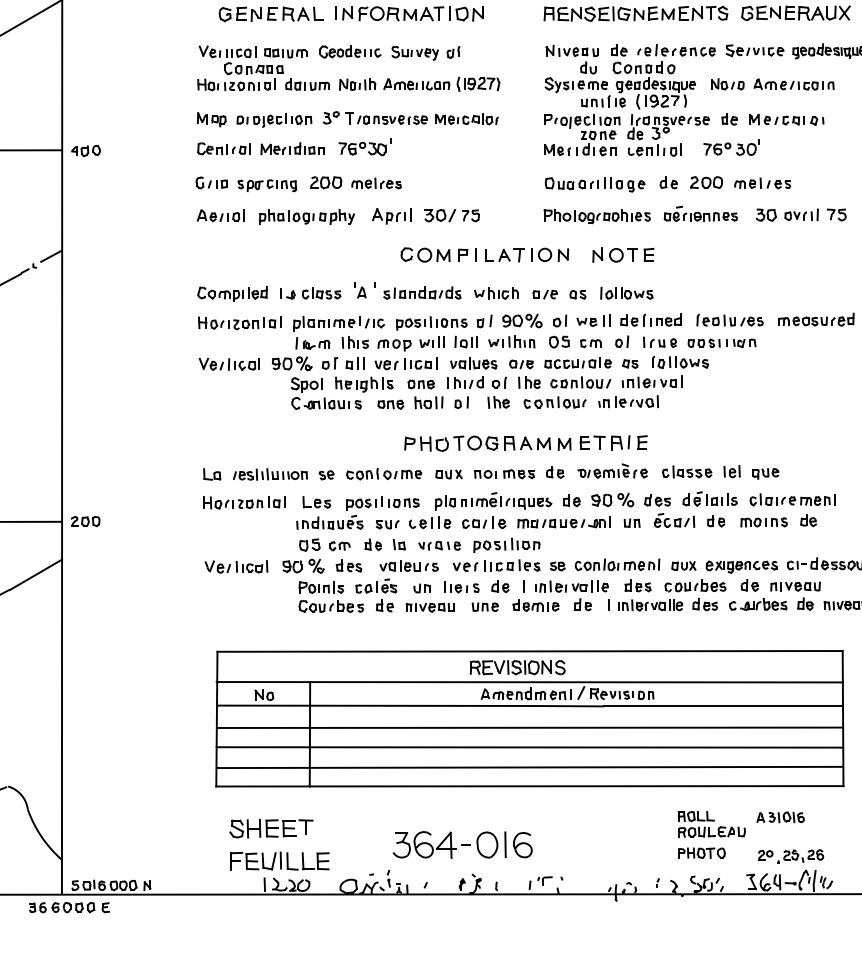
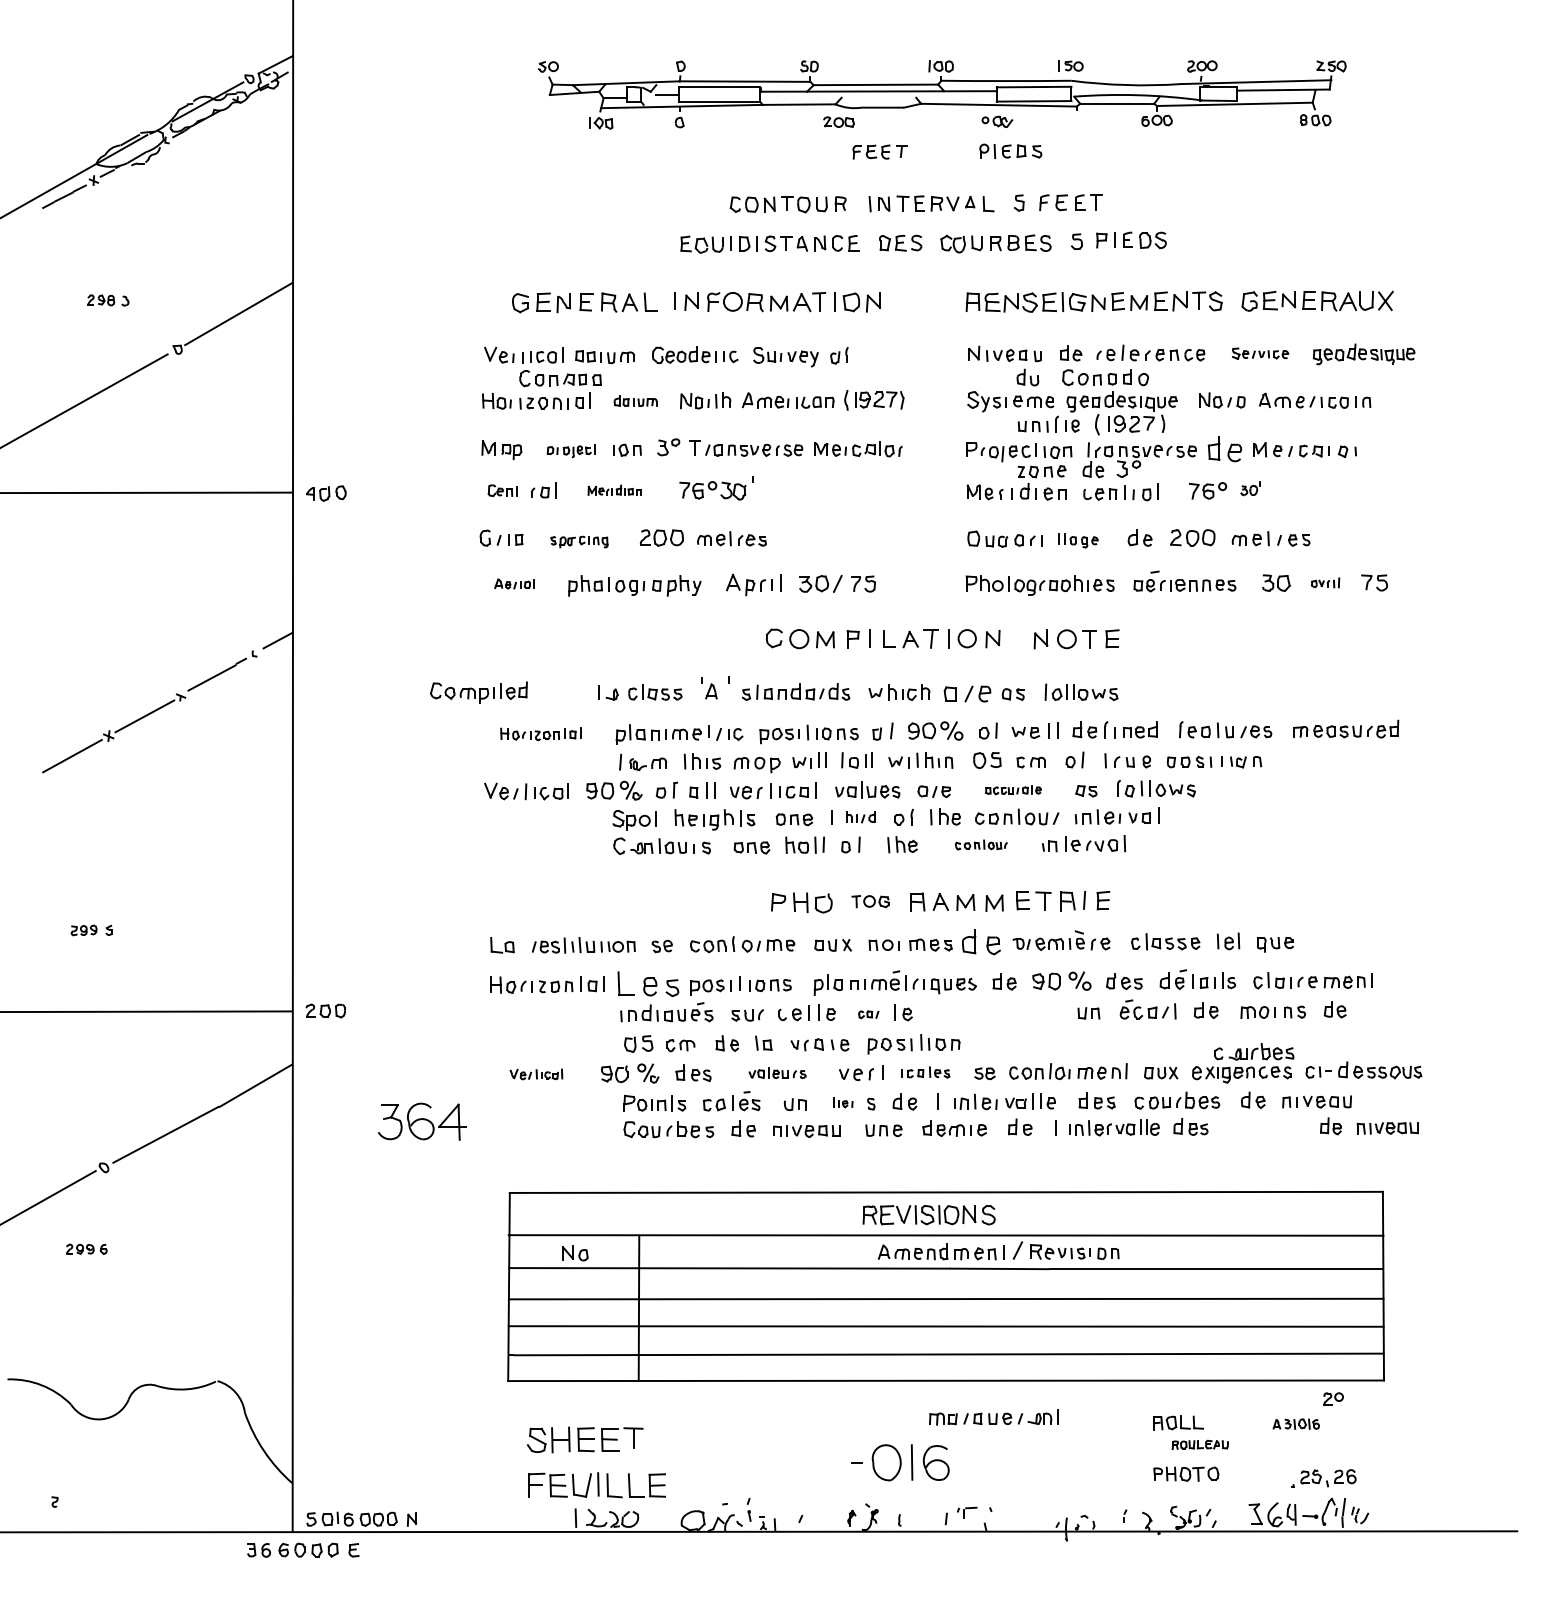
part: (755, 50) -> (1260, 353), size x0.7
part: (307, 84) -> (635, 400), size x0.7
part: (729, 119) -> (1225, 449), size x1.6
part: (260, 120) -> (570, 450), size x0.7
part: (747, 147) -> (1250, 488), size x0.6
part: (212, 148) -> (502, 490), size x0.7
part: (292, 148) -> (614, 489), size x0.6
part: (624, 184) -> (1078, 540), size x0.7
part: (267, 185) -> (579, 541), size x0.7
part: (801, 214) -> (1325, 582), size x0.6
part: (220, 215) -> (514, 583), size x0.6
part: (232, 294) -> (478, 692), moved
part: (545, 294) -> (967, 694), size x1.4
part: (239, 323) -> (540, 734), size x0.7
part: (578, 362) -> (1013, 789), size x0.6
part: (468, 382) -> (860, 817), size x0.7
part: (555, 402) -> (981, 844), size x0.6
part: (475, 443) -> (870, 901), size x0.6
part: (555, 472) -> (981, 942), size x1.6
part: (316, 502) -> (648, 984), size x1.6
part: (563, 522) -> (993, 1417), moved
part: (474, 524) -> (868, 1014), size x0.6
part: (515, 565) -> (925, 1072), size x0.7
part: (236, 566) -> (536, 1074), size x0.6
part: (409, 566) -> (777, 1073), size x0.7
part: (456, 587) -> (843, 1102), size x0.6
part: (758, 604) -> (1254, 1051), moved
part: (780, 816) -> (1296, 1423), size x0.7
part: (712, 831) -> (1200, 1444), size x0.6
part: (424, 844) -> (422, 1121), moved
part: (765, 854) -> (1333, 1398), moved

